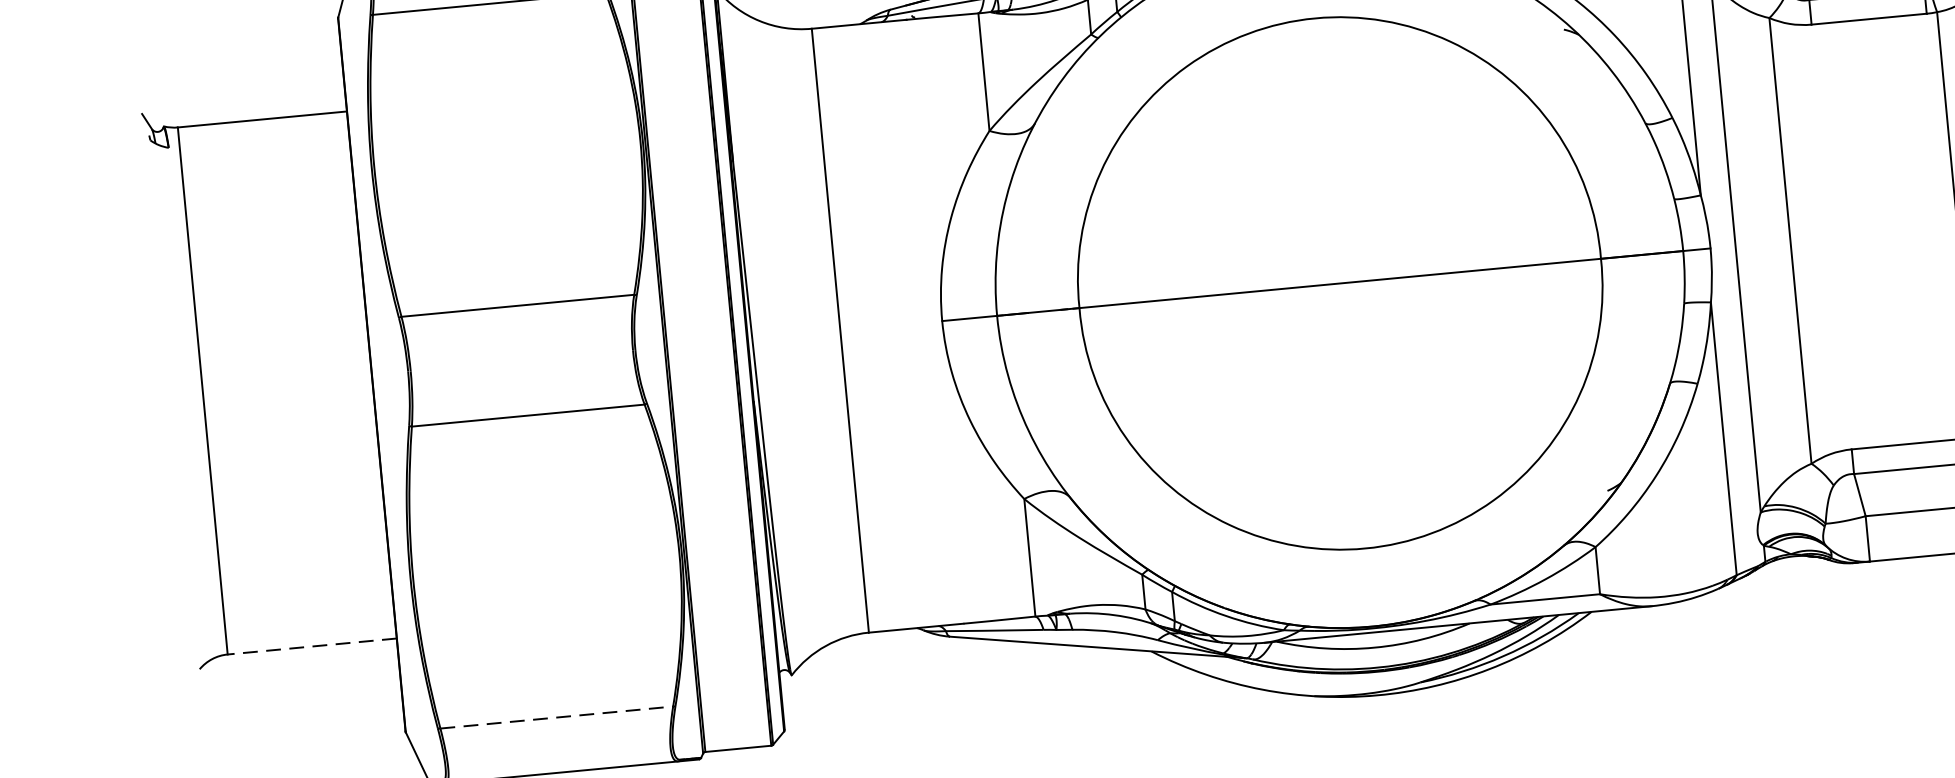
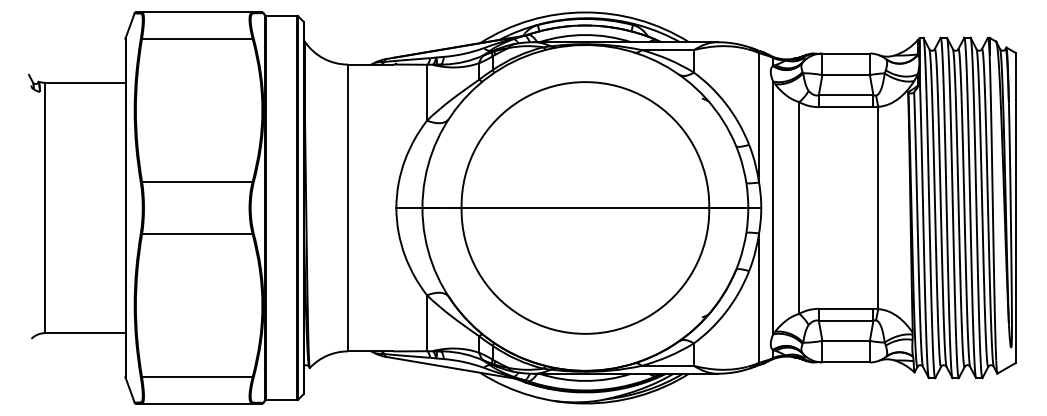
line: (310, 647) -> (84, 333), dashed -> solid
line: (557, 717) -> (197, 377), dashed -> solid

